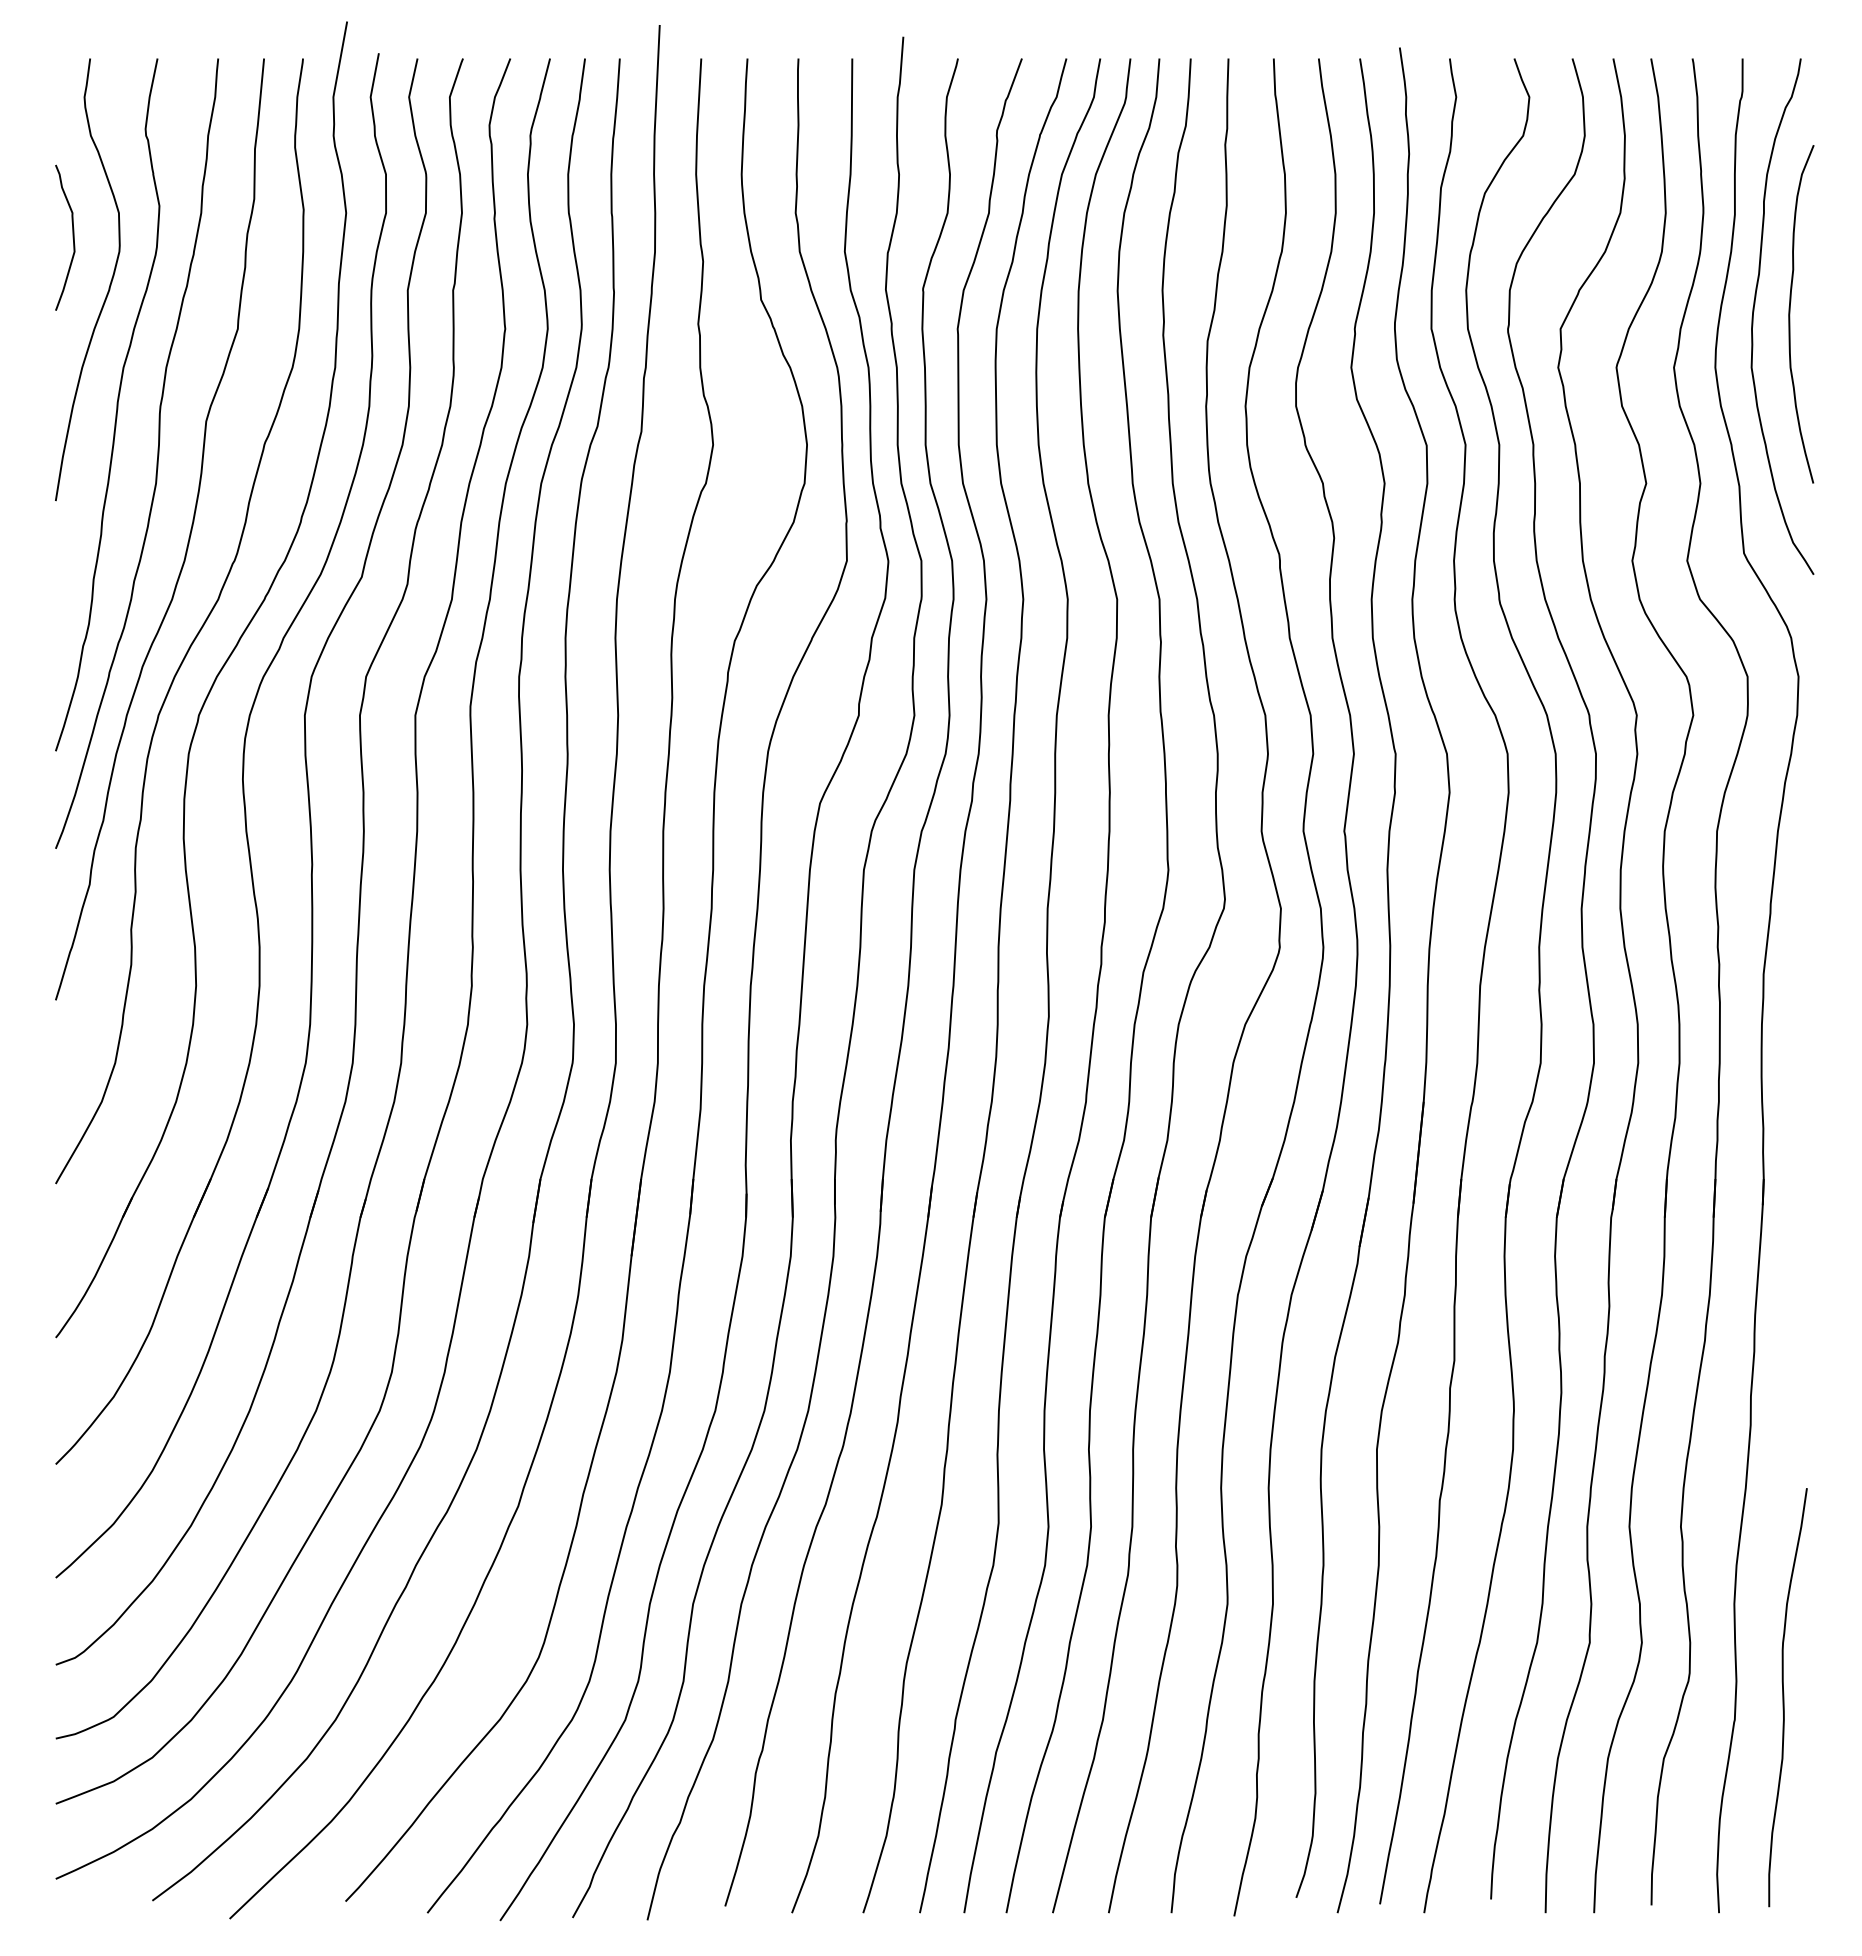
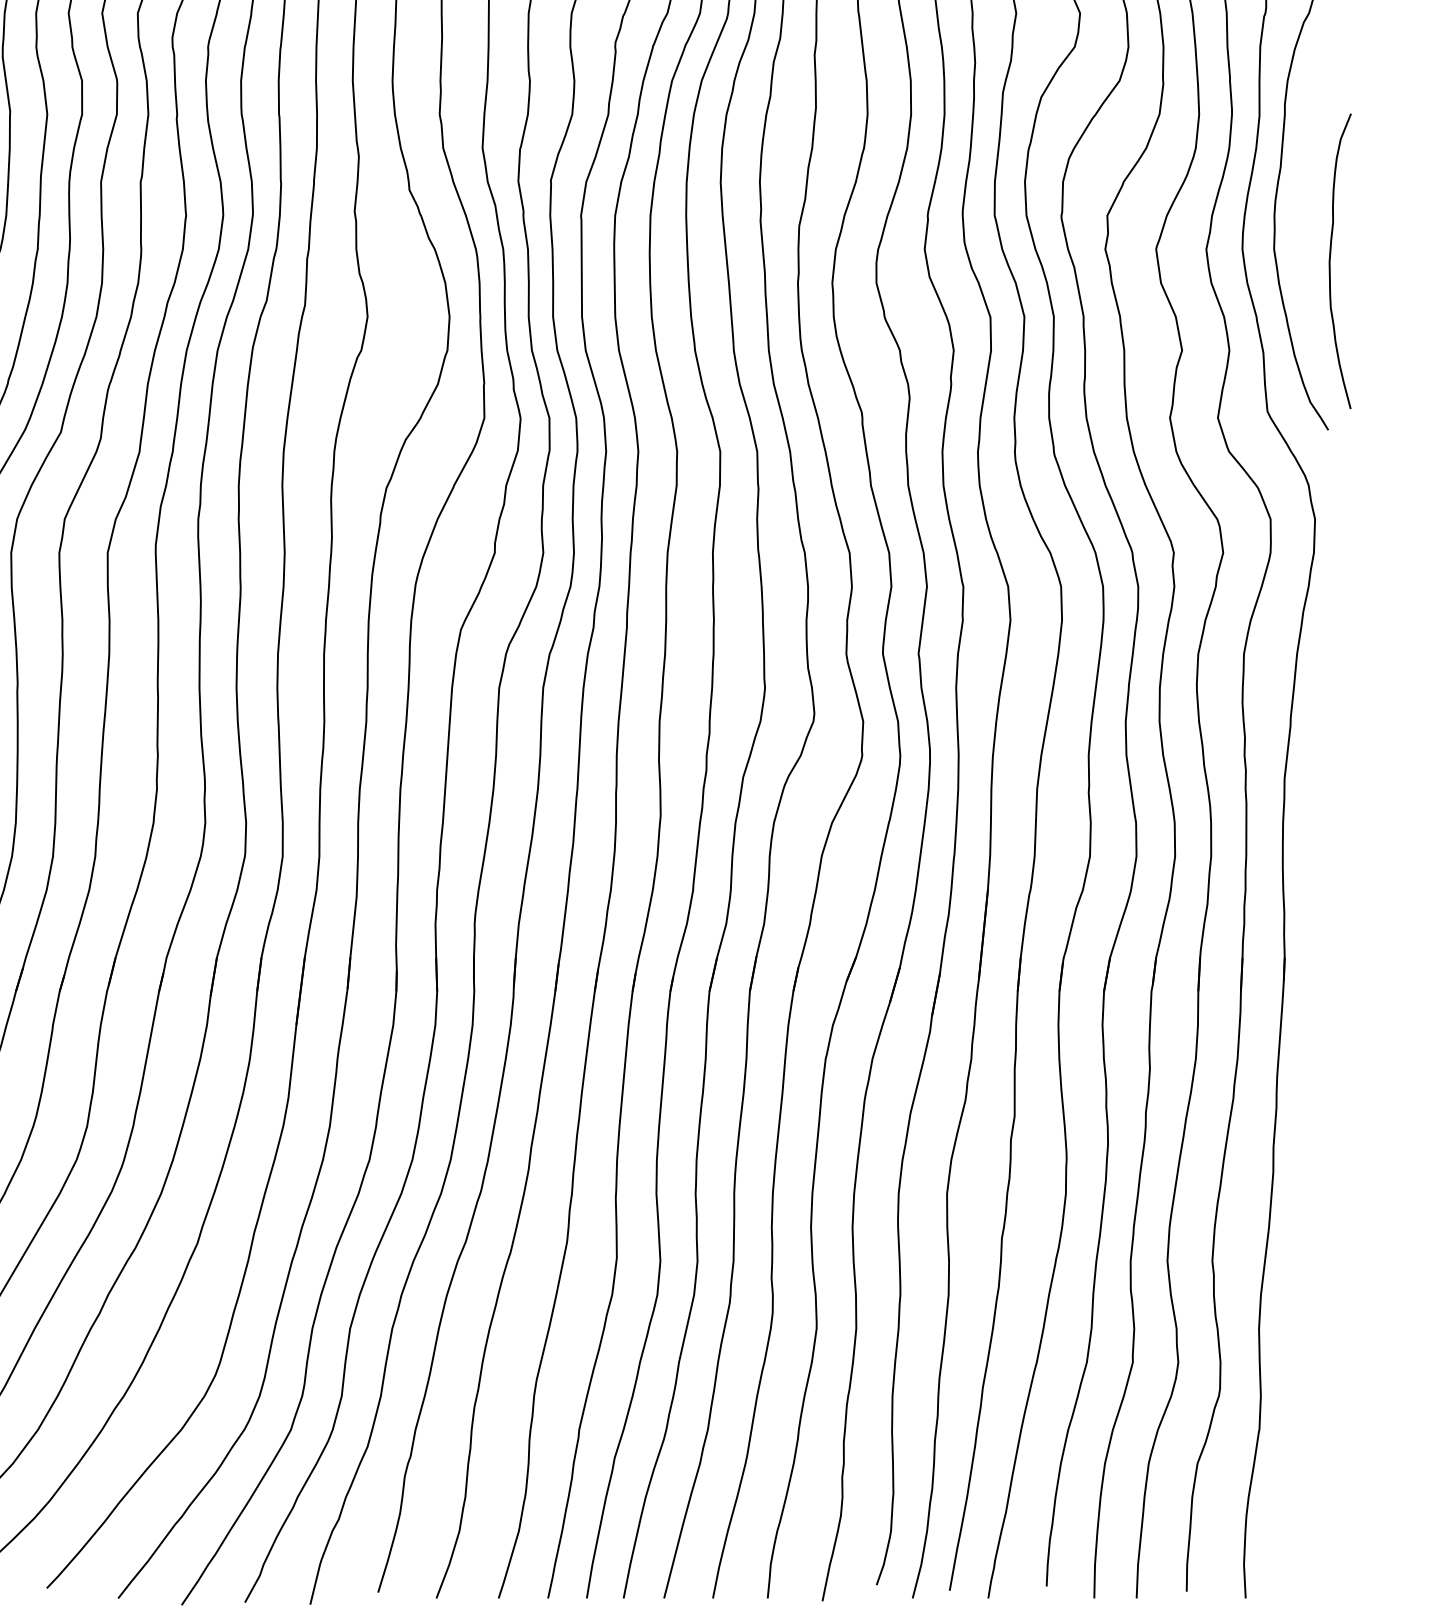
curve: (1790, 314) -> (1330, 261), moved
curve: (1784, 1697) -> (1302, 1410), removed

